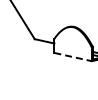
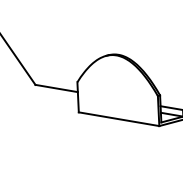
line: (73, 57) -> (120, 120), dashed -> solid

